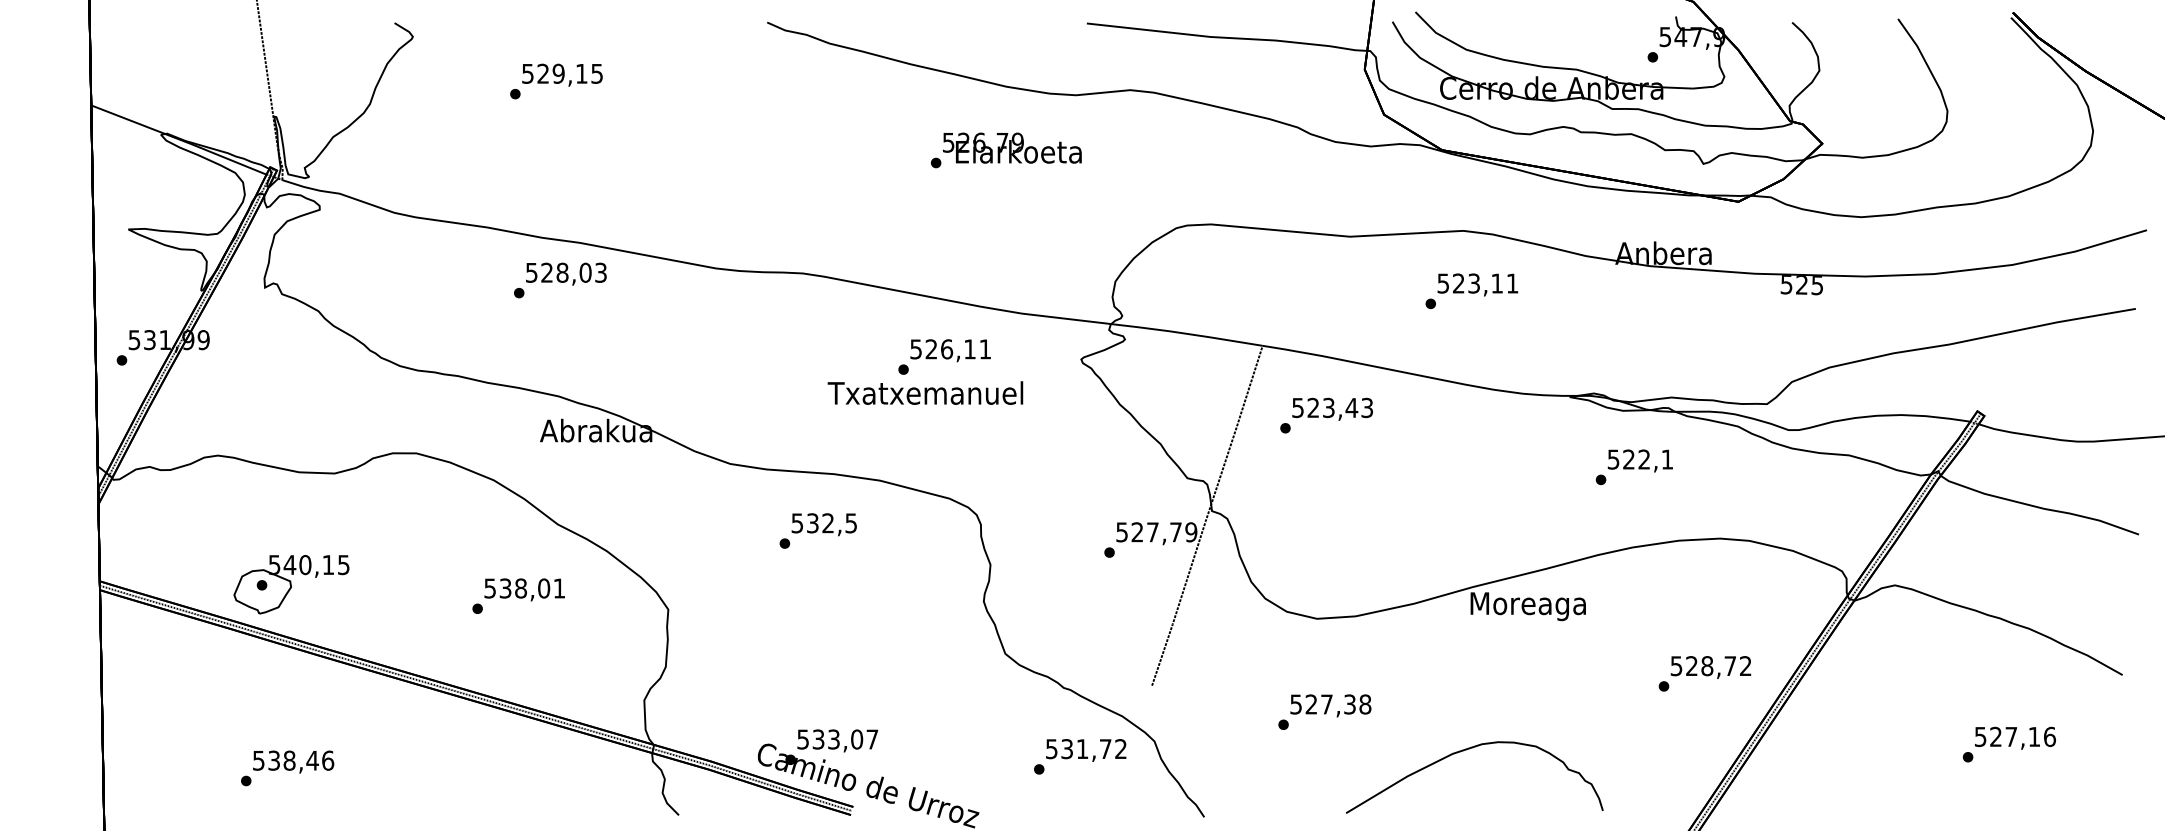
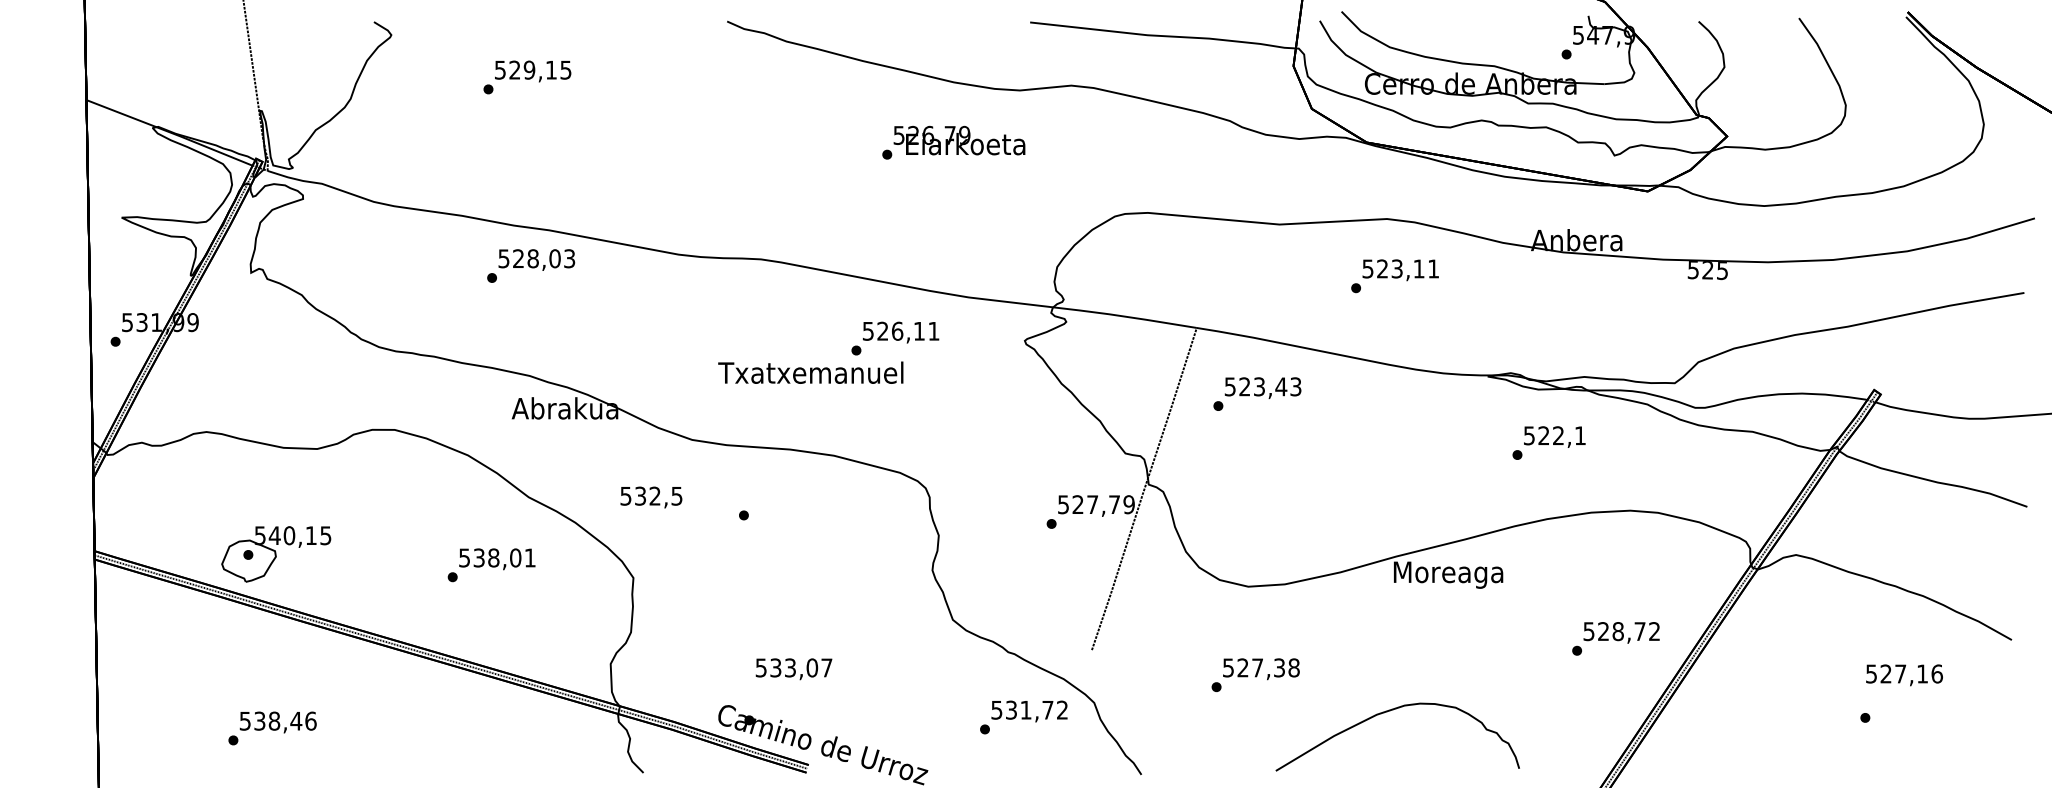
text: (925, 392) -> (810, 372), moved
text: (823, 524) -> (650, 497), moved
text: (2015, 737) -> (1904, 674), moved
text: (837, 740) -> (793, 668), moved

